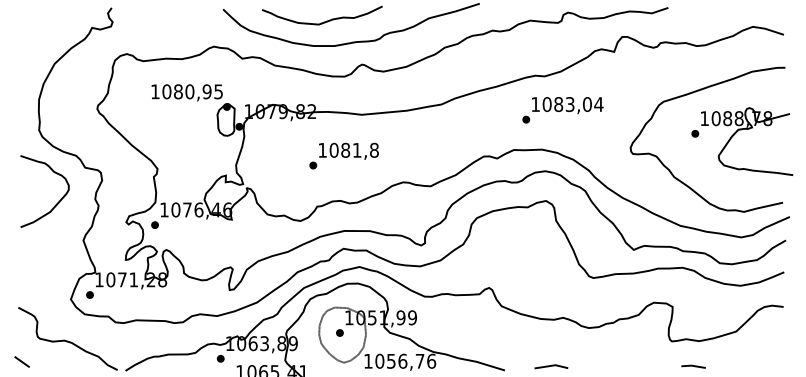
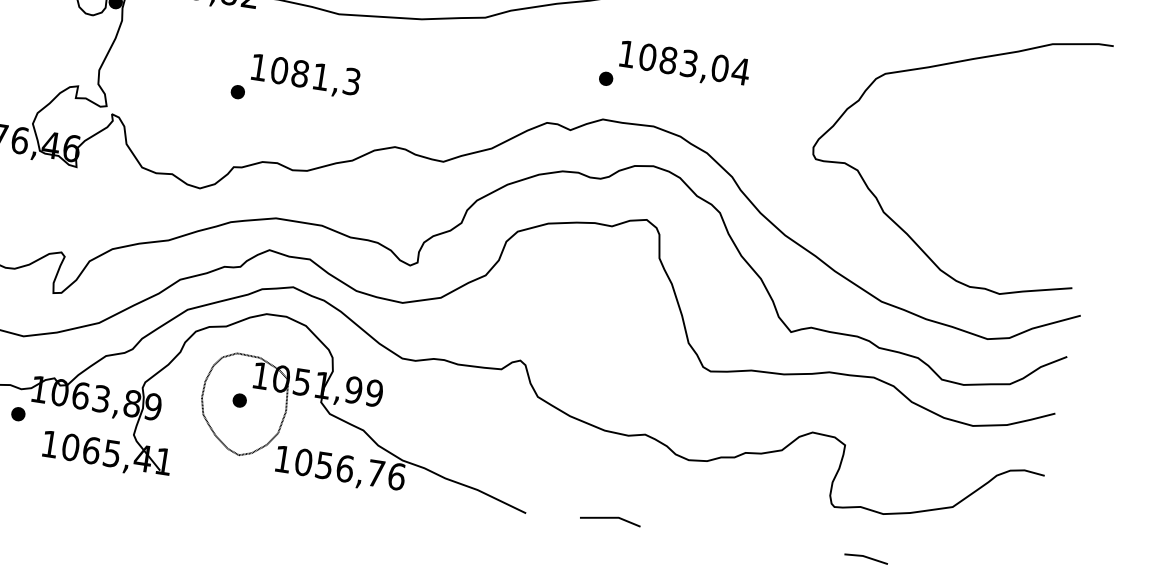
text: (562, 110) -> (673, 72), moved
part: (735, 134) -> (1005, 152), removed
text: (374, 150) -> (352, 81), 1081,8 -> 1081,3

